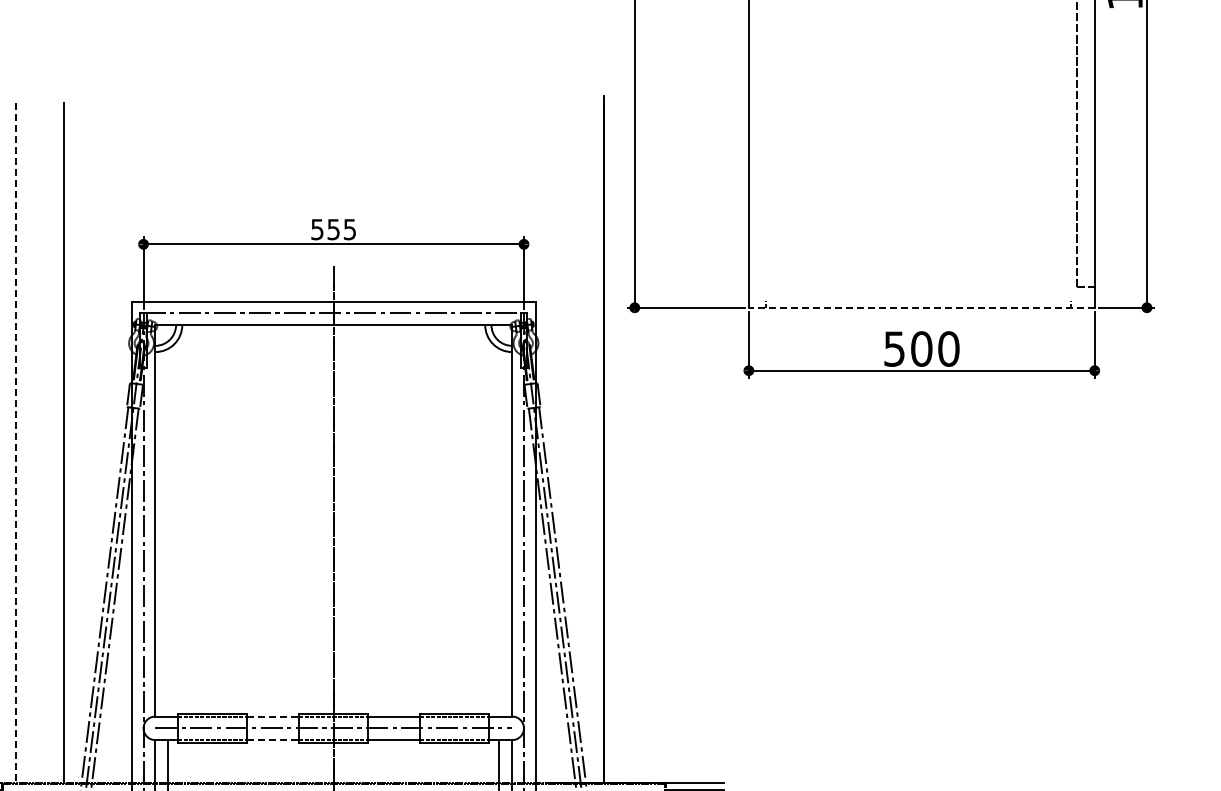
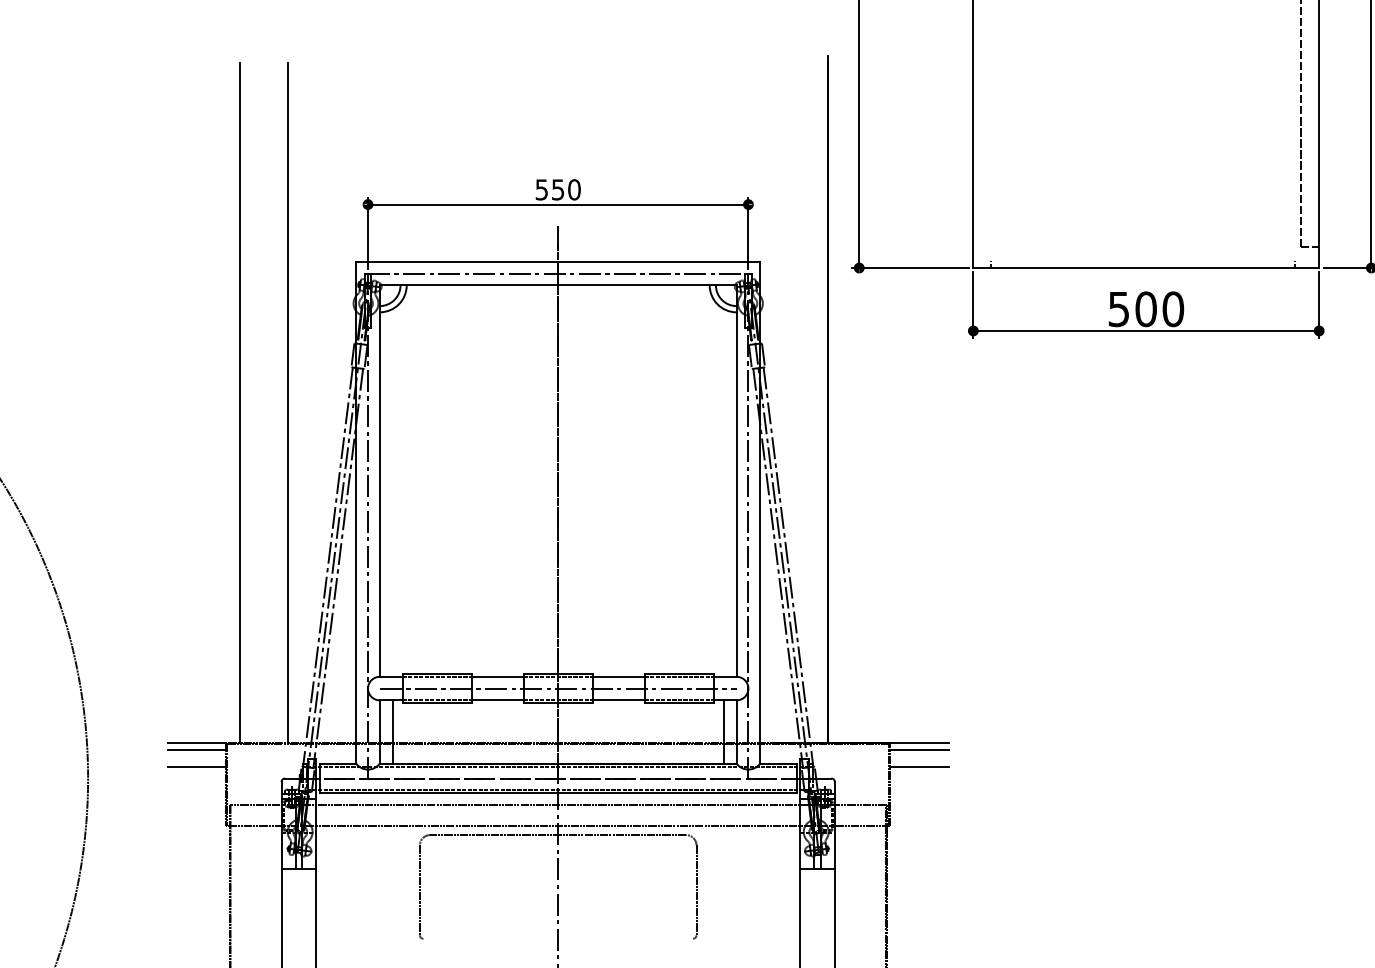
text: (350, 229) -> (574, 189), 555 -> 550
line: (922, 308) -> (1146, 268), dashed -> solid
line: (16, 443) -> (240, 403), dashed -> solid
line: (273, 716) -> (497, 676), dashed -> solid
line: (273, 740) -> (497, 700), dashed -> solid

